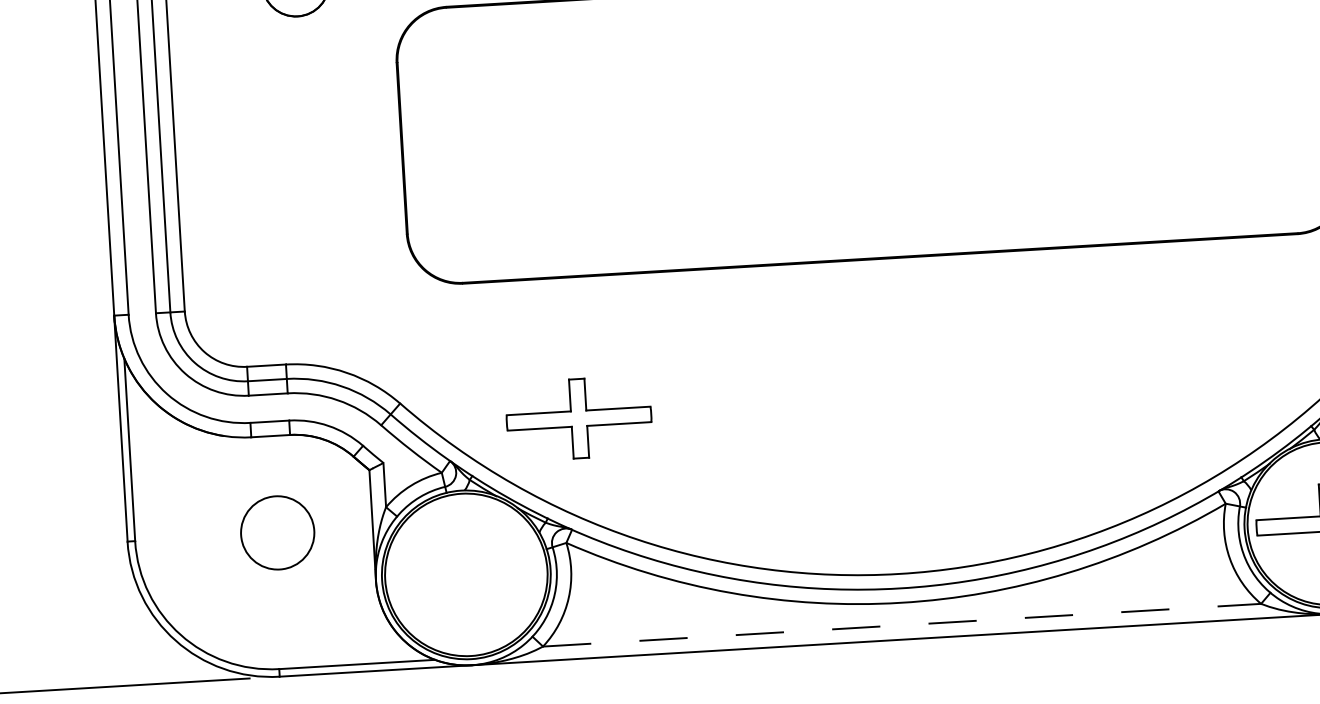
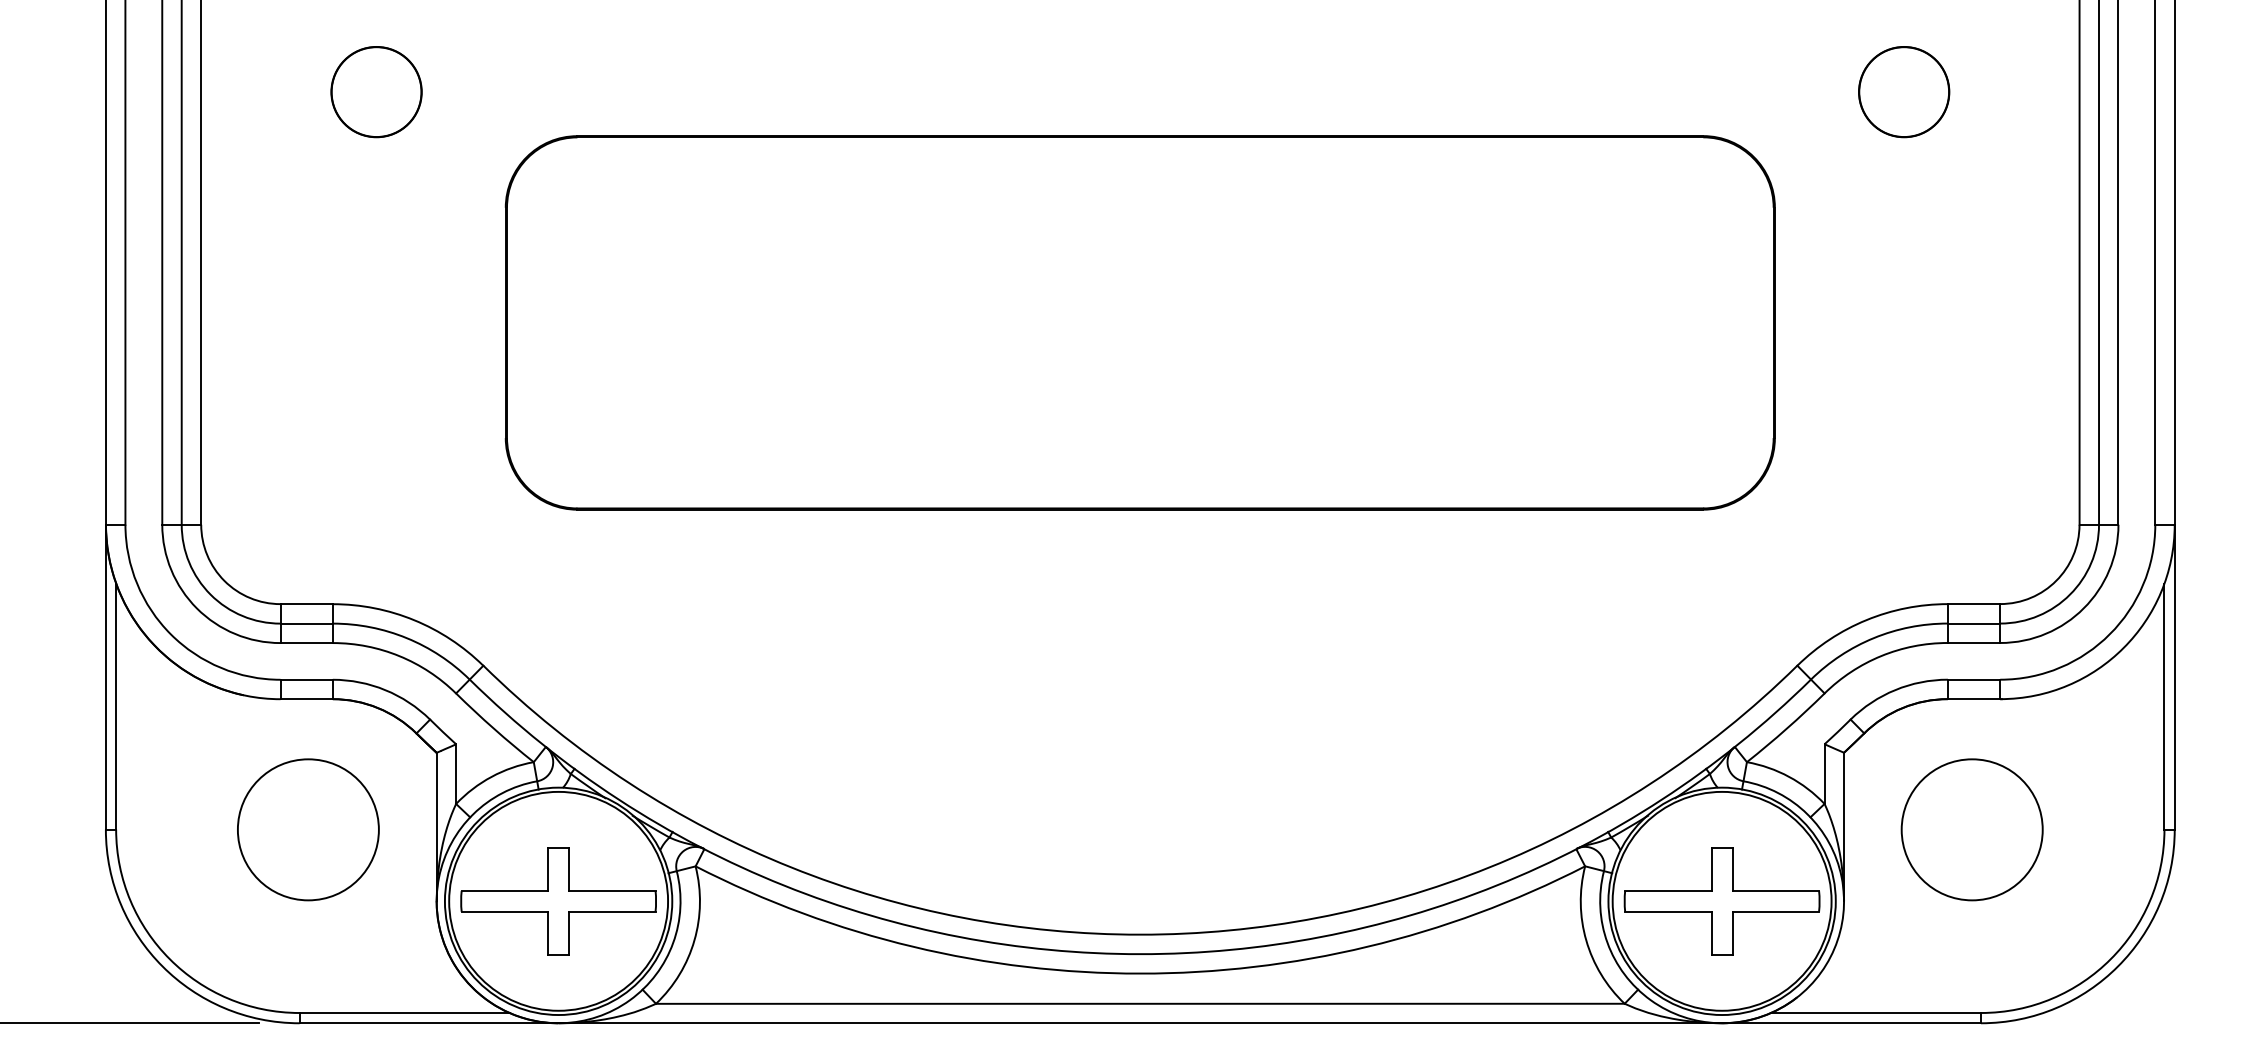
part: (578, 418) -> (558, 901), moved
circle: (277, 532) -> (307, 829), size x1.43
line: (902, 624) -> (1140, 1003), dashed -> solid

